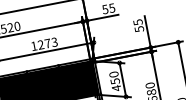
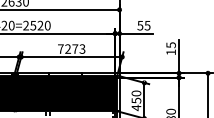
text: (138, 29) -> (170, 52), 55 -> 15
text: (33, 45) -> (60, 48), 1273 -> 7273

